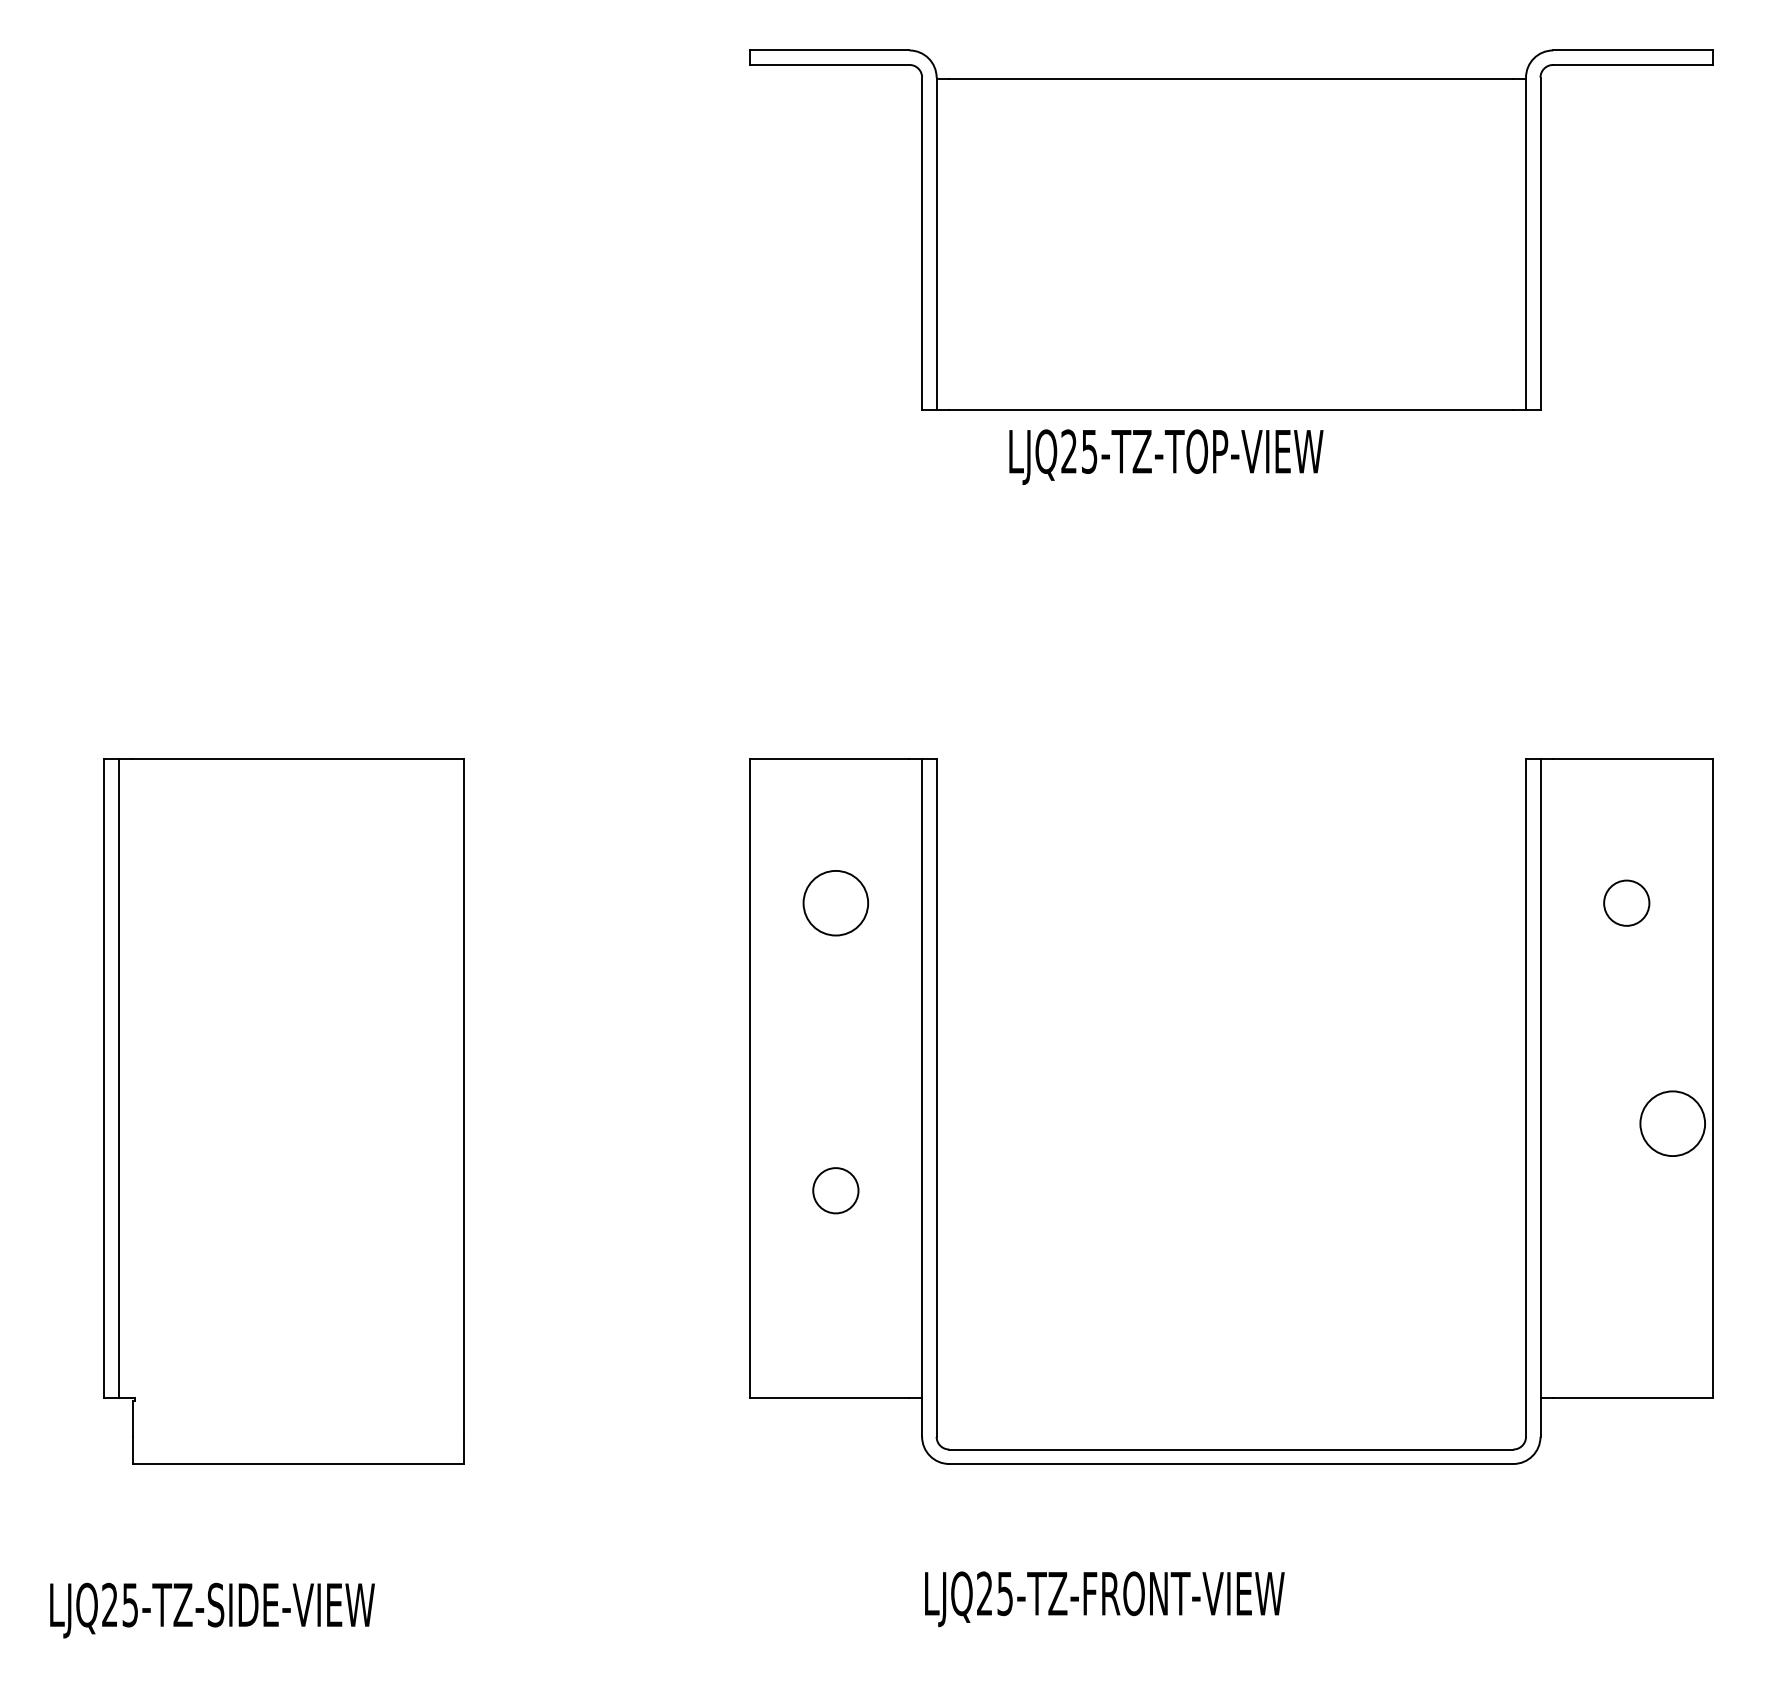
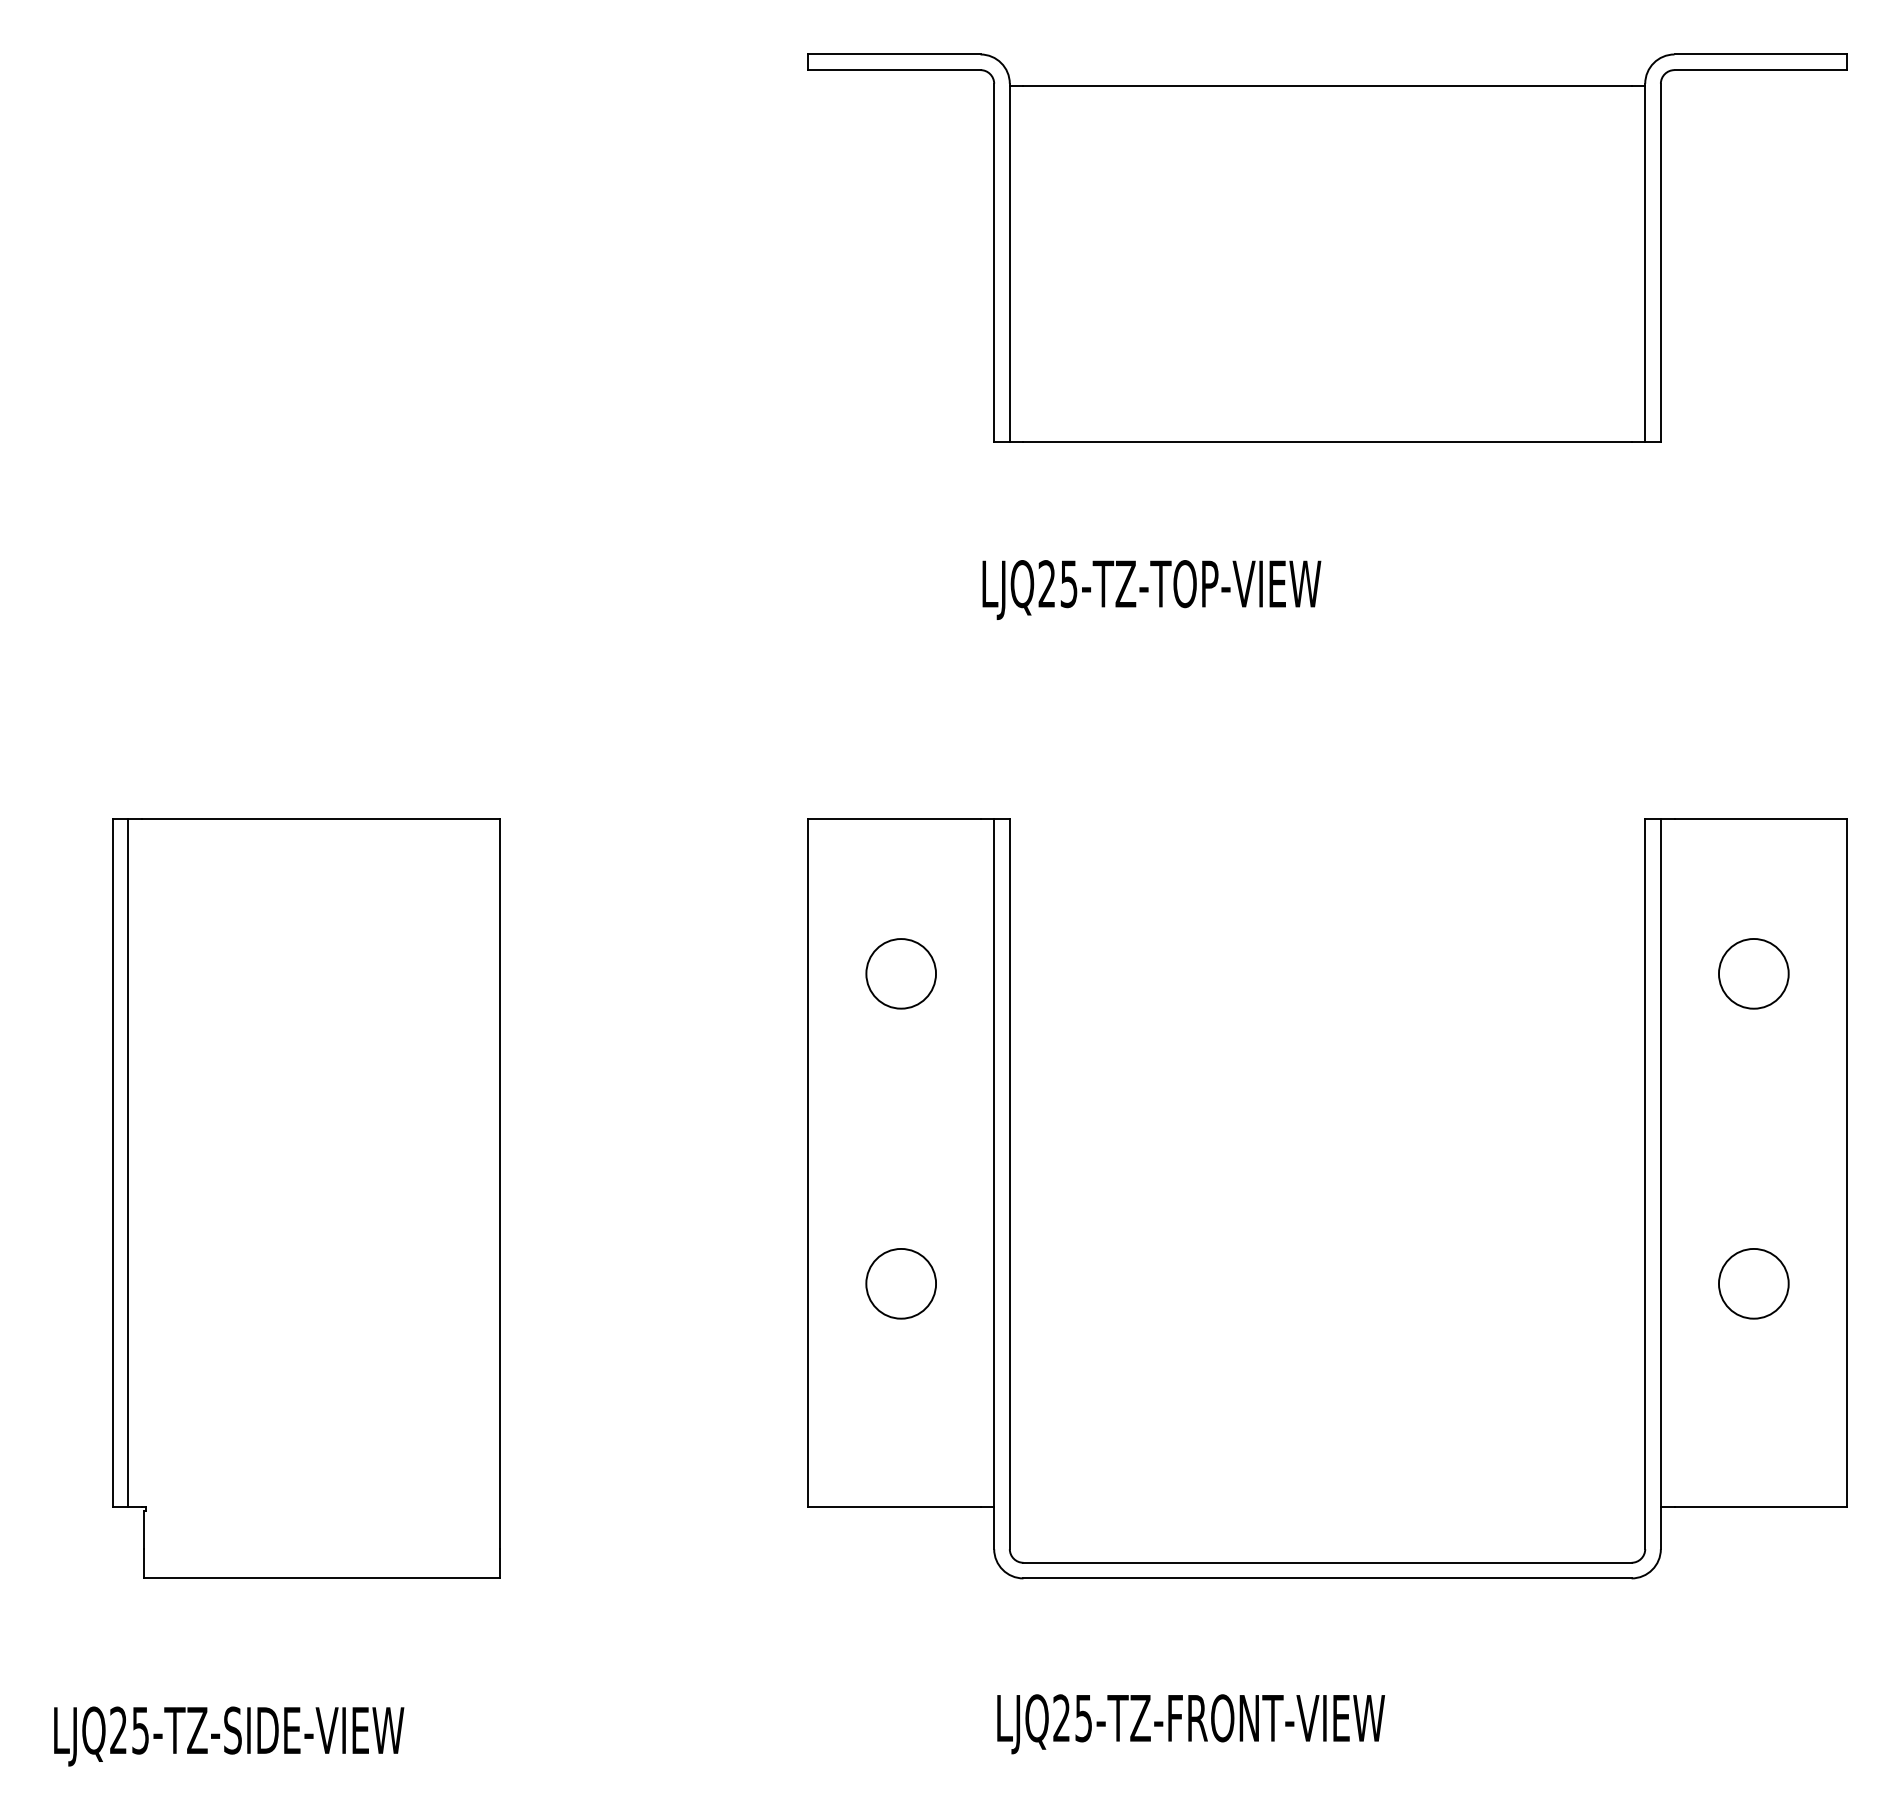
text: (1166, 456) -> (1151, 589), moved
circle: (1626, 902) -> (1753, 973), size x1.43
circle: (1672, 1123) -> (1753, 1283), moved
circle: (835, 1190) -> (900, 1283), size x1.43

